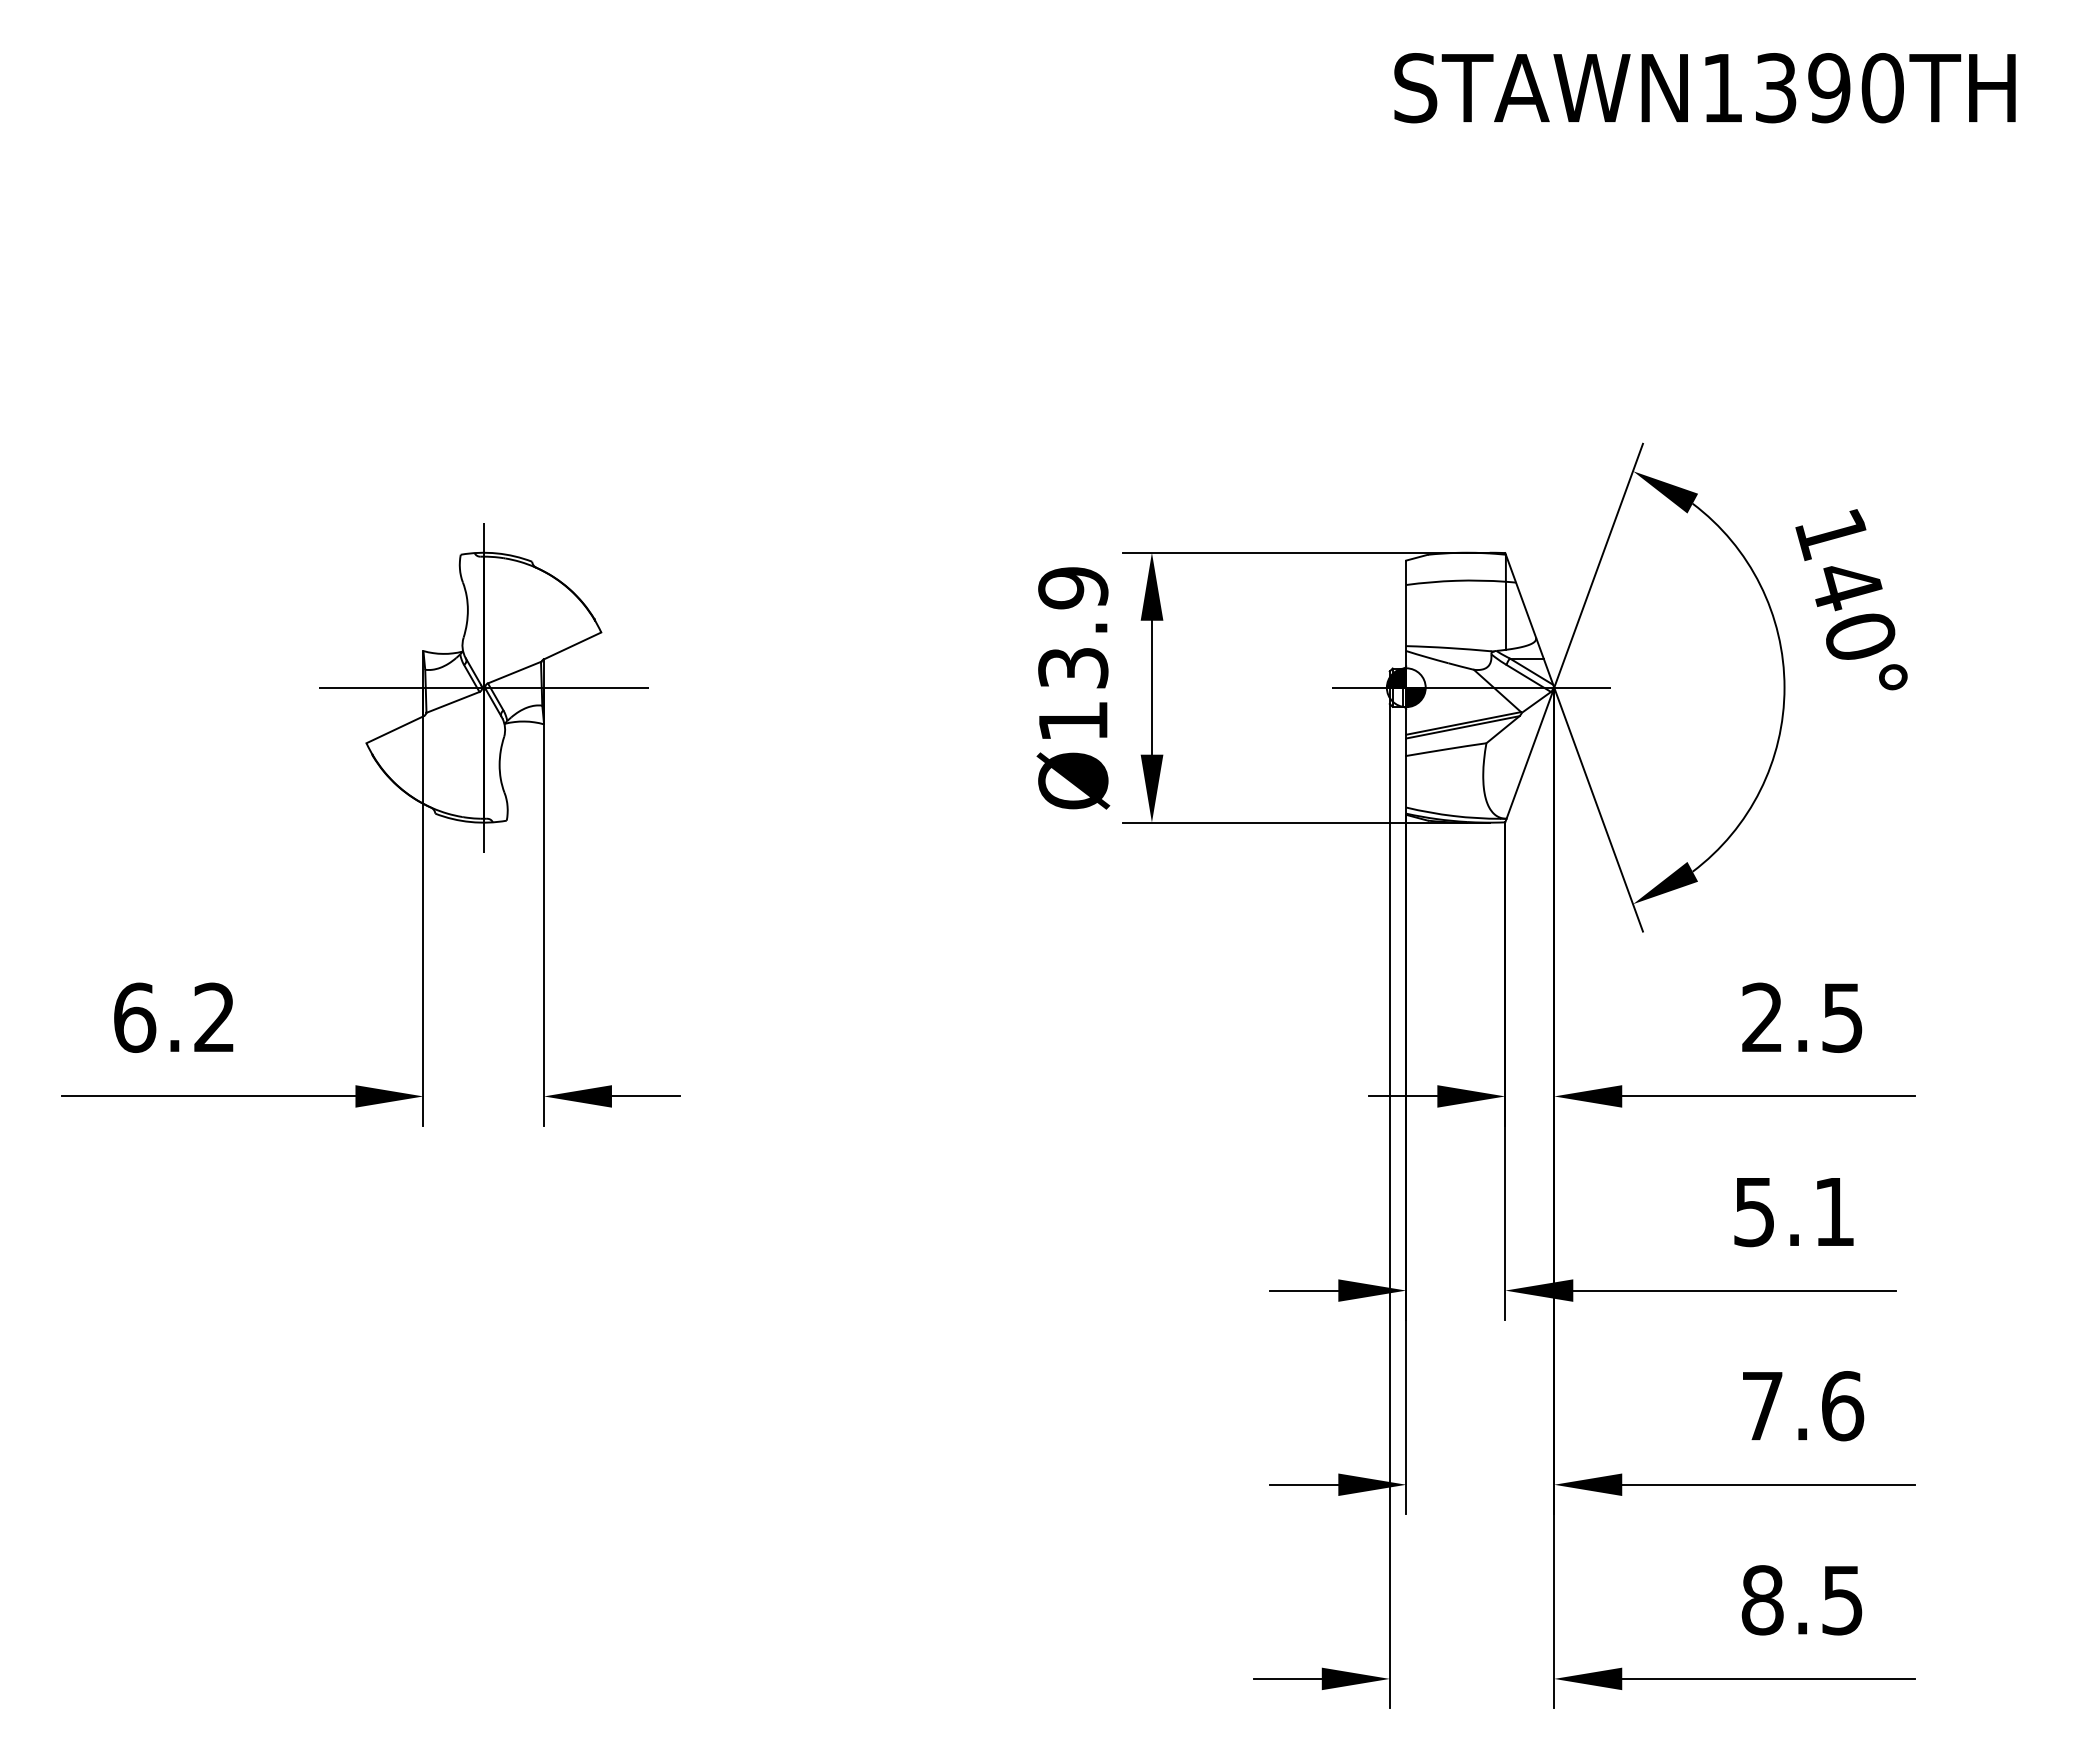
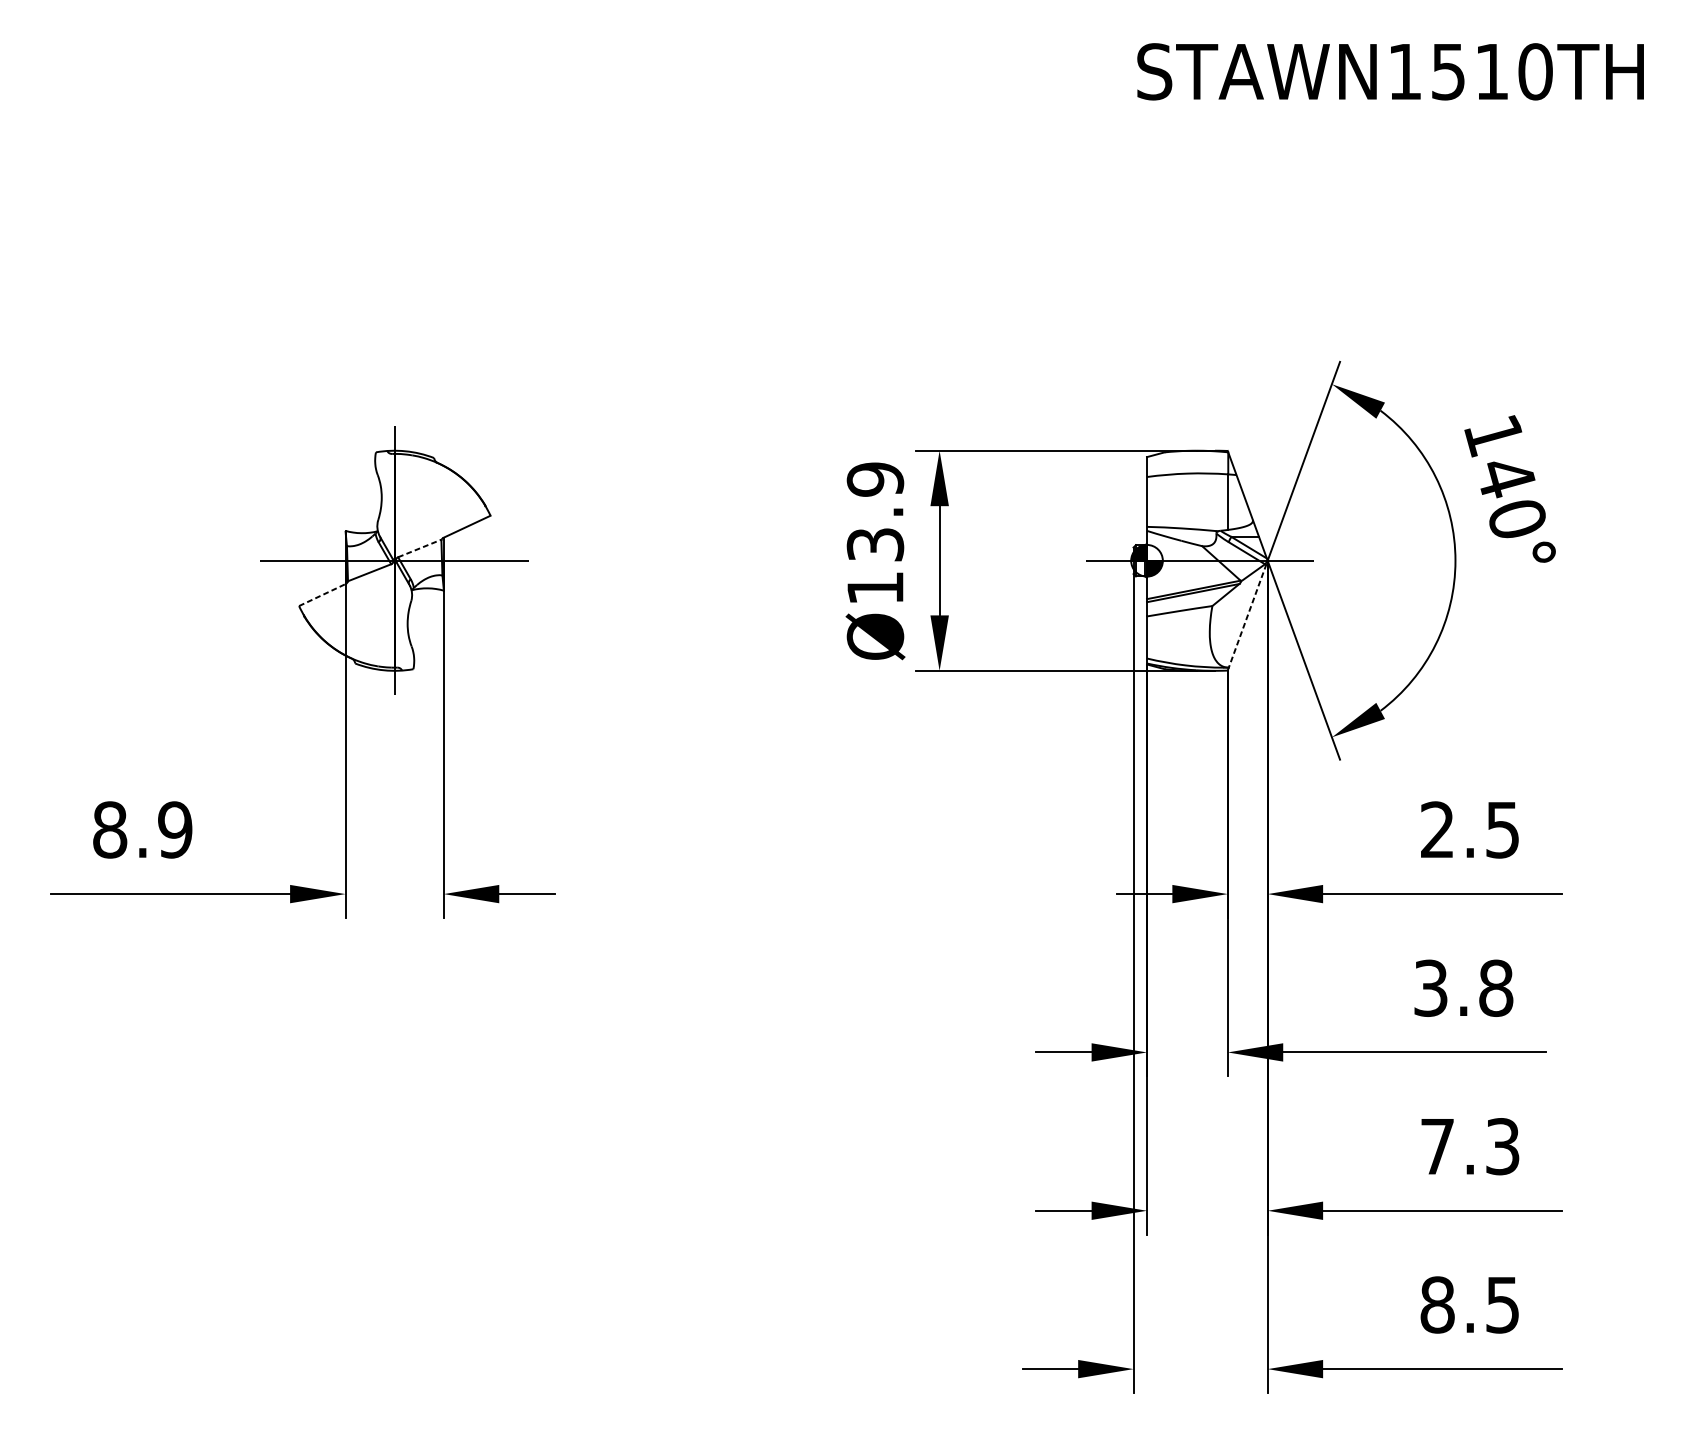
text: (1803, 88) -> (1470, 72), STAWN1390TH -> STAWN1510TH
line: (514, 672) -> (419, 548), solid -> dashed
line: (395, 729) -> (322, 594), solid -> dashed
line: (1529, 755) -> (1247, 616), solid -> dashed
text: (174, 1017) -> (142, 829), 6.2 -> 8.9
text: (1794, 1211) -> (1463, 987), 5.1 -> 3.8
text: (1843, 1406) -> (1503, 1146), 7.6 -> 7.3

